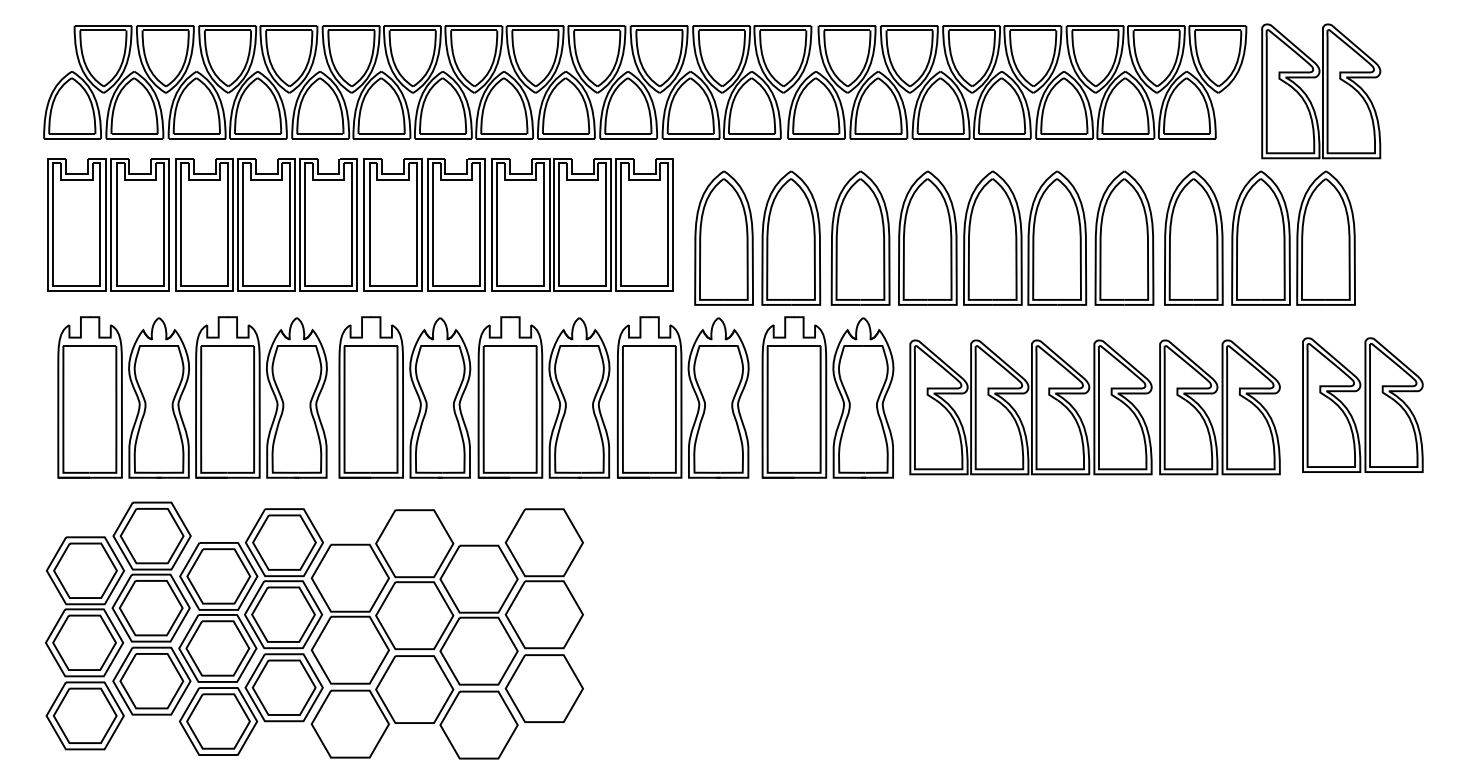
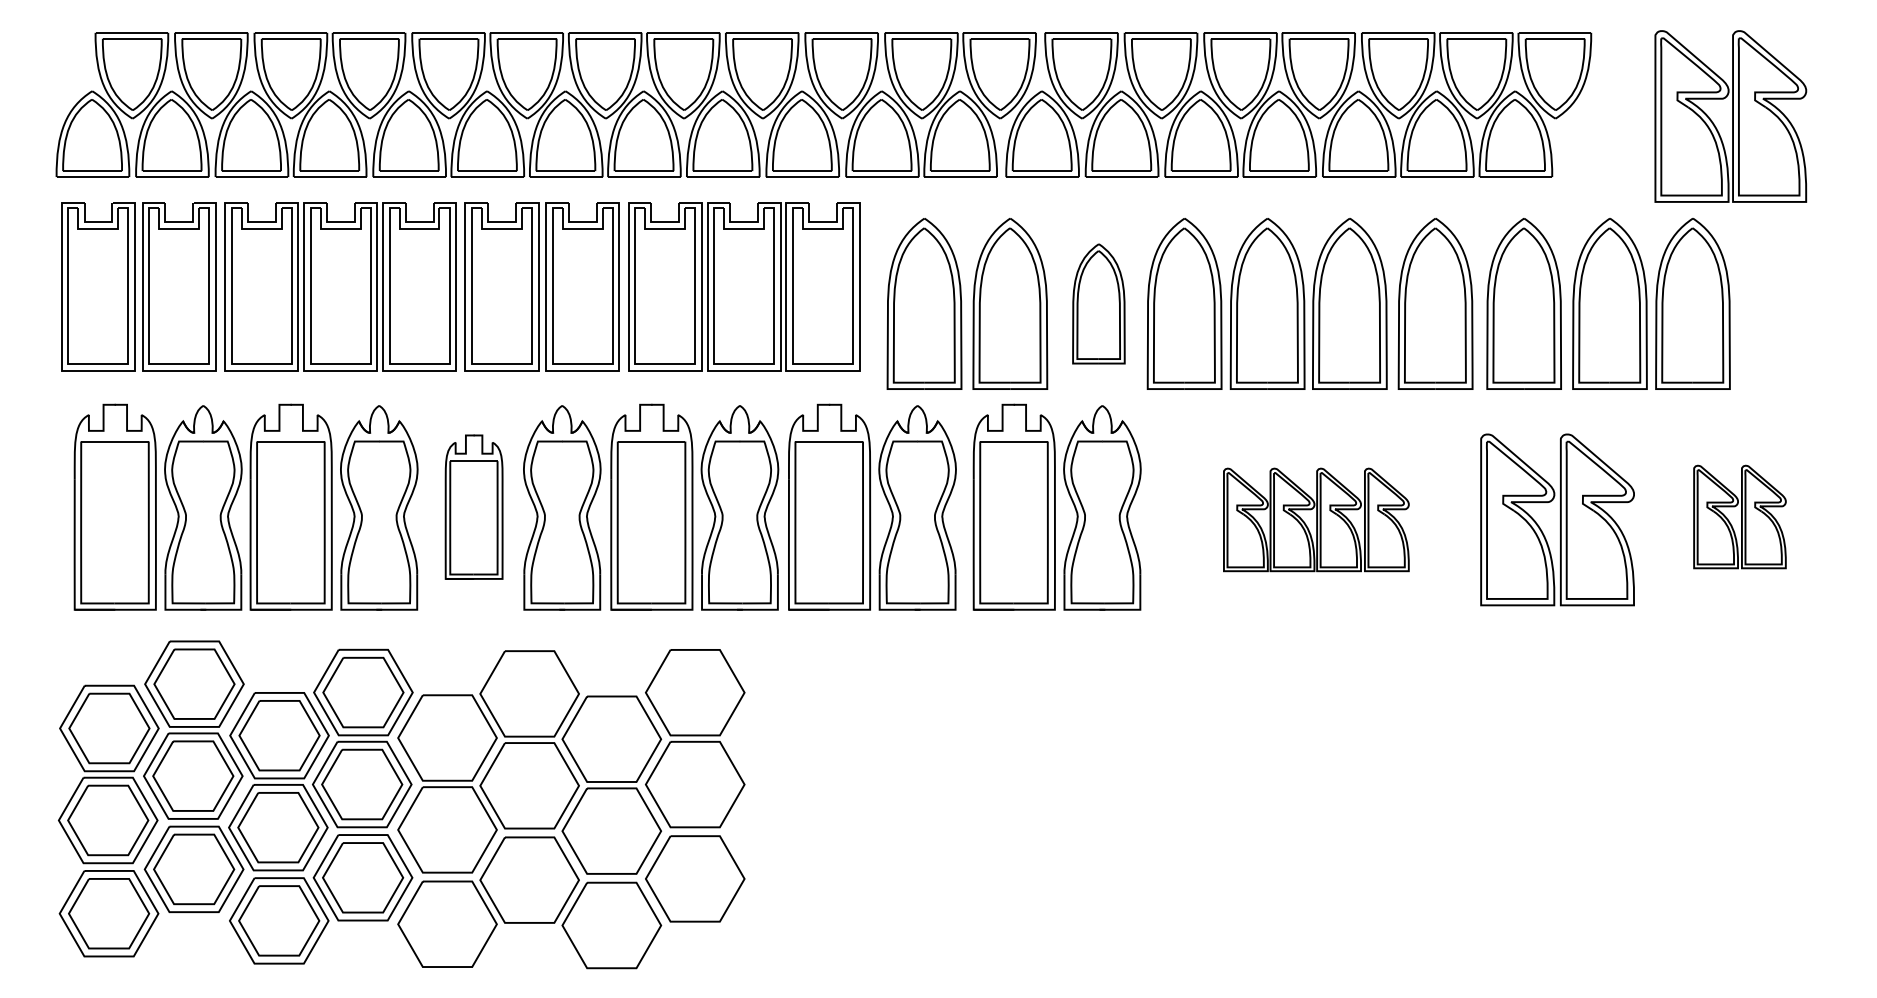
part: (1320, 91) -> (1730, 116), moved
part: (860, 237) -> (1098, 303), size x0.7
part: (370, 396) -> (473, 506), size x0.7
part: (1362, 404) -> (1739, 516), size x0.6
part: (1031, 407) -> (1316, 519), size x0.6

